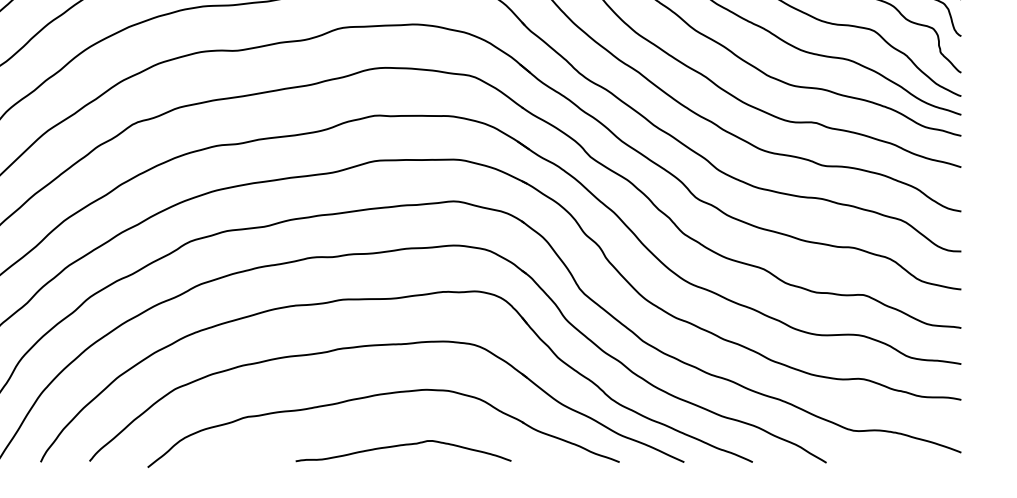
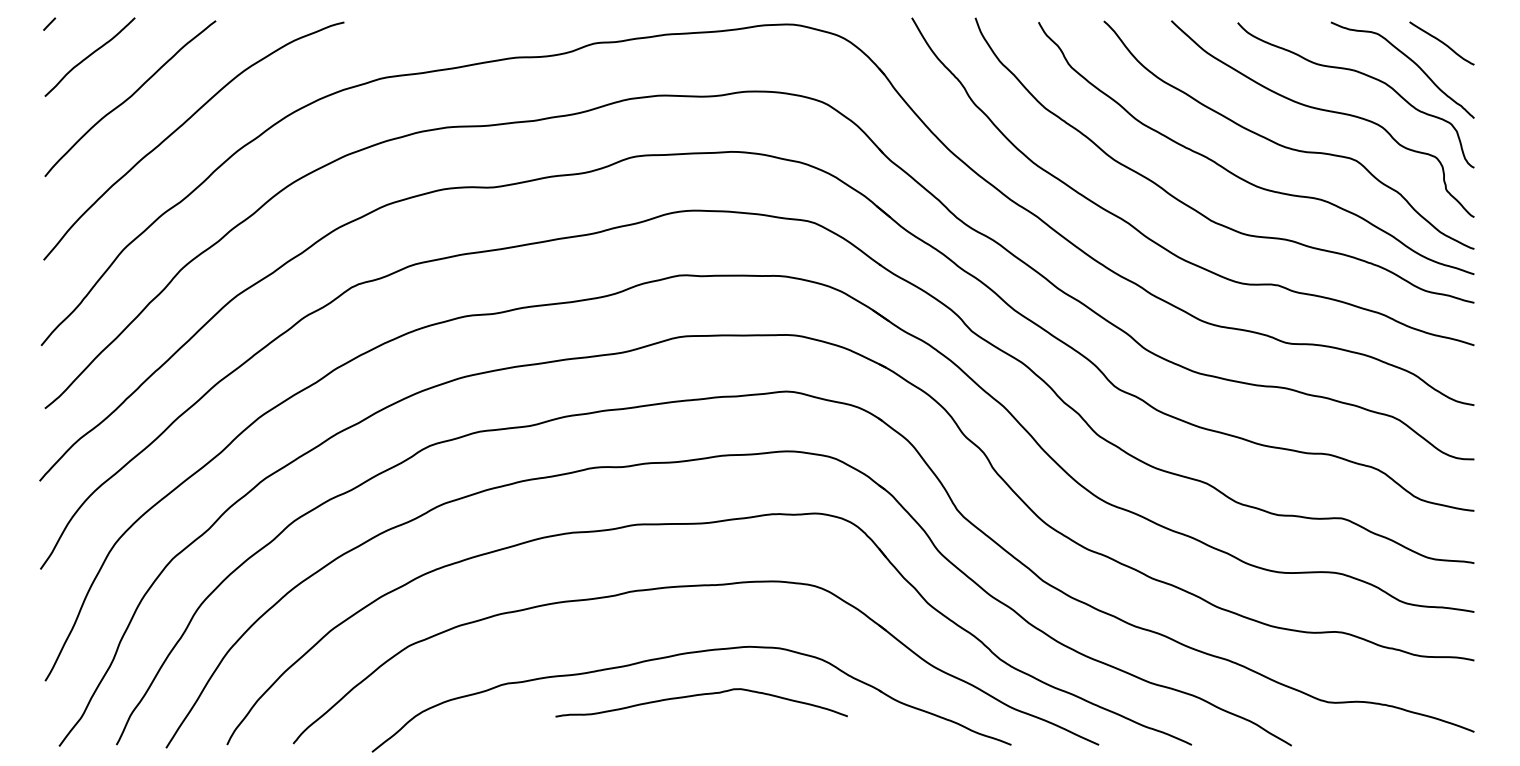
curve: (403, 445) -> (701, 695), moved

